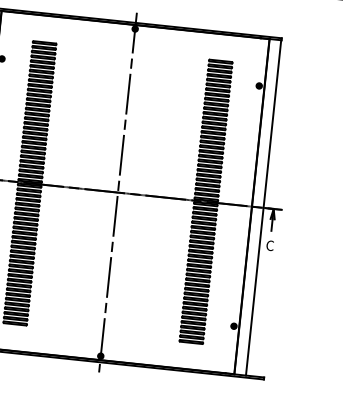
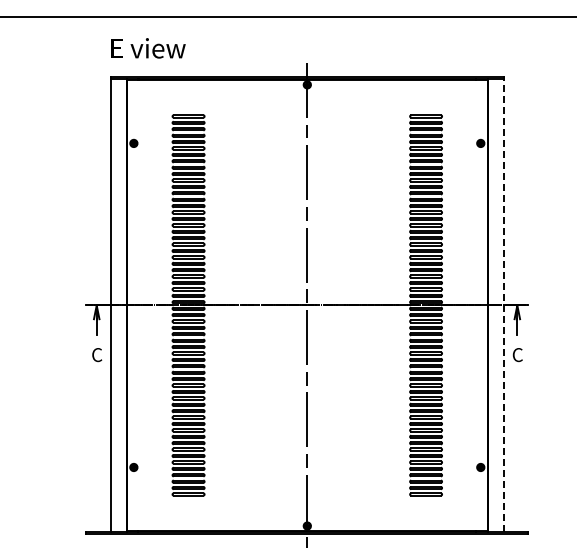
line: (263, 207) -> (503, 304), solid -> dashed

